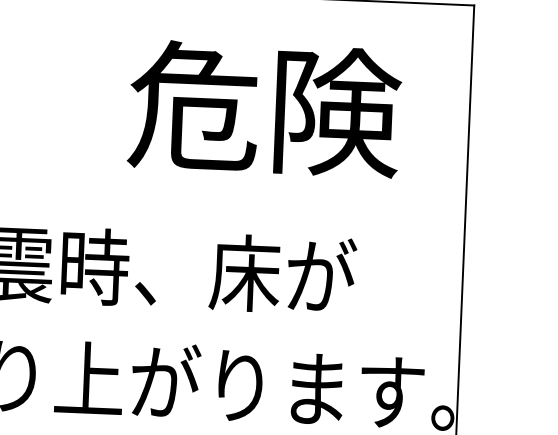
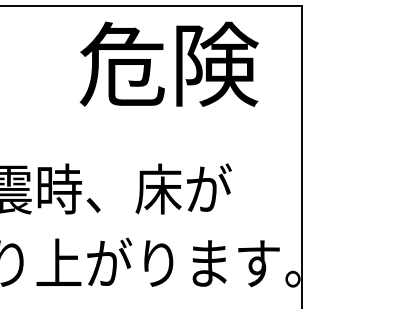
text: (263, 107) -> (168, 63), moved

